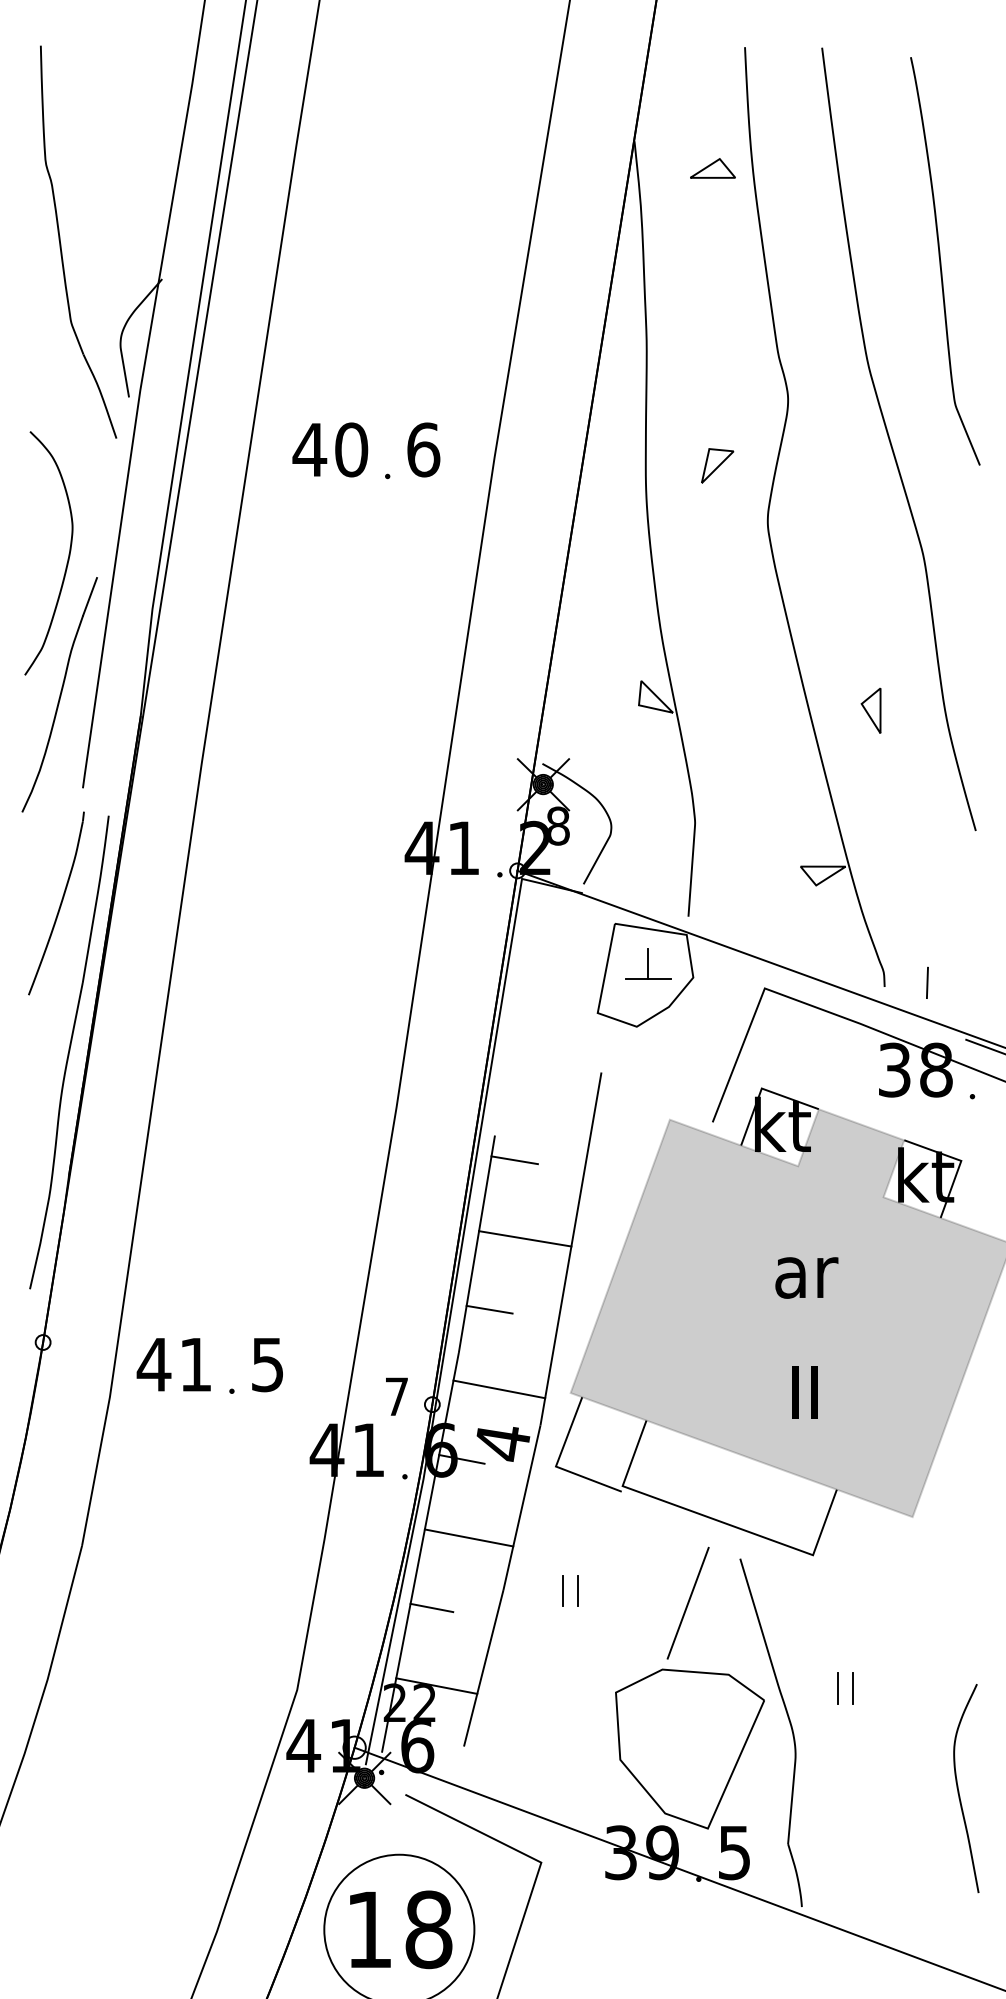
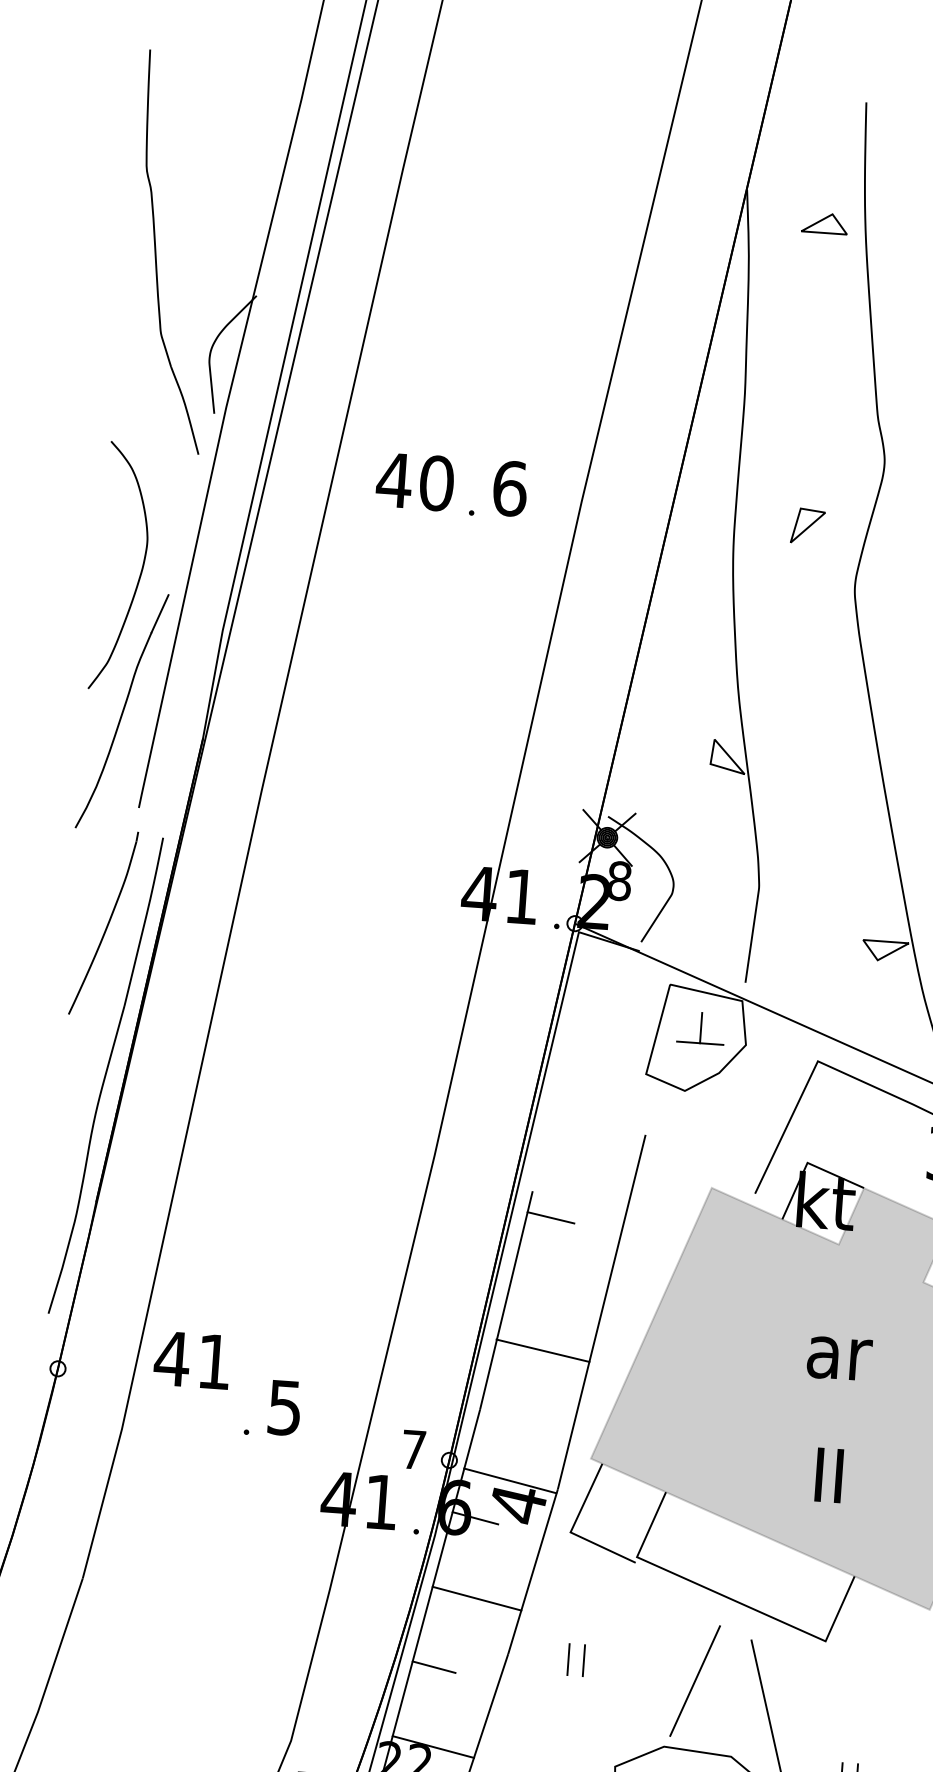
line: (525, 1238) -> (543, 1350), moved
line: (489, 1309) -> (514, 1367), removed
text: (173, 1364) -> (191, 1360), moved
line: (499, 1389) -> (510, 1480), moved

